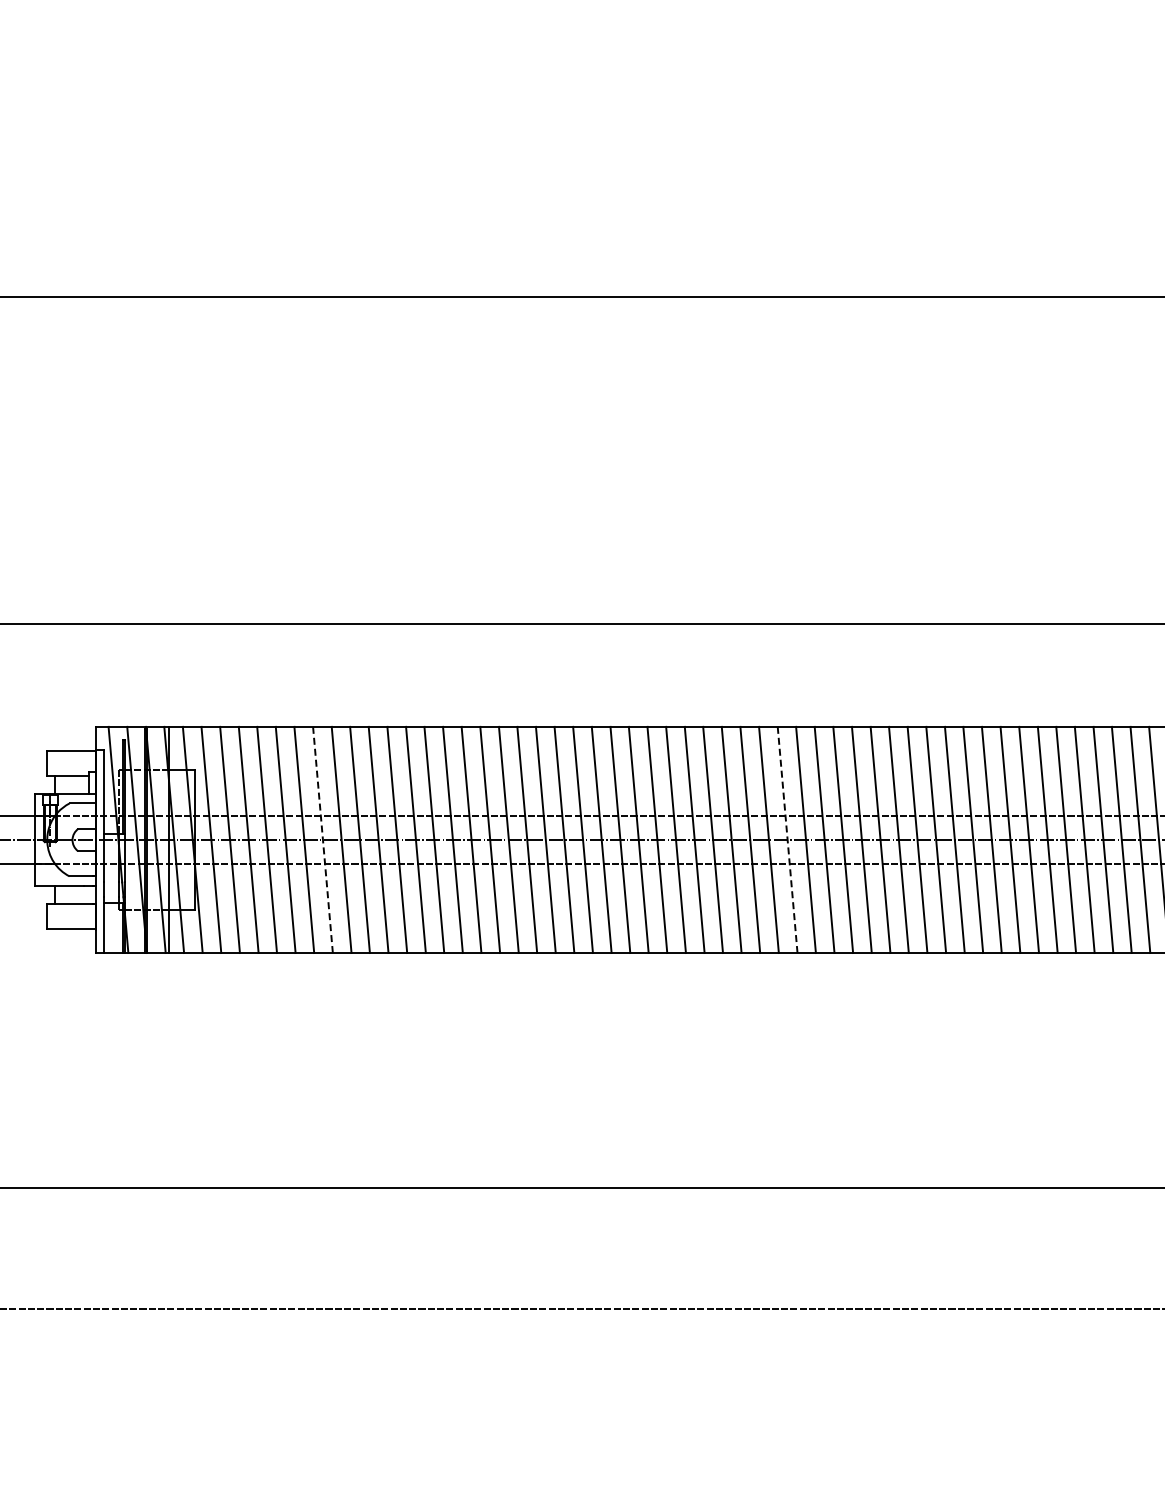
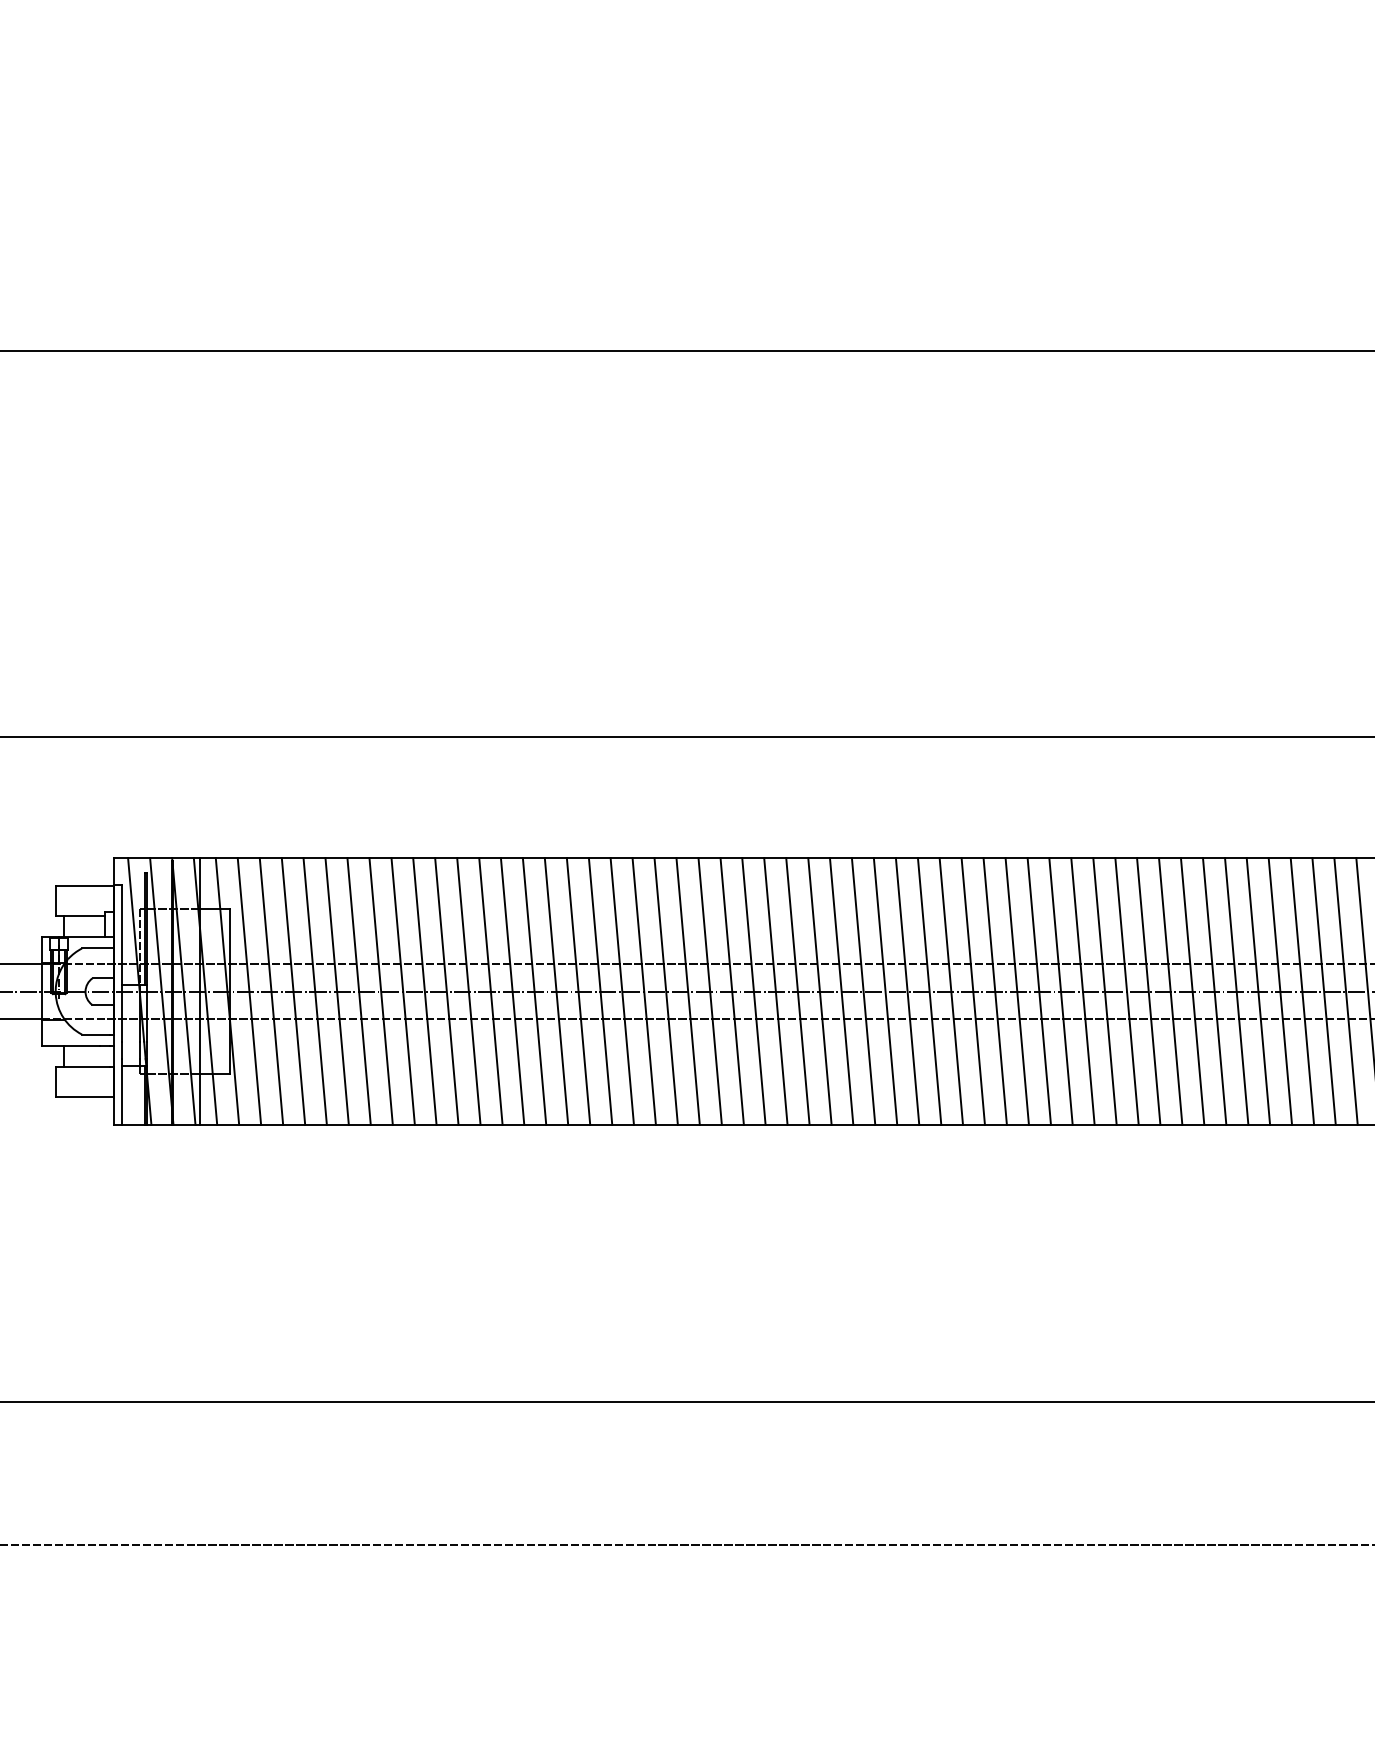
line: (322, 839) -> (380, 990), dashed -> solid
line: (787, 839) -> (929, 990), dashed -> solid

